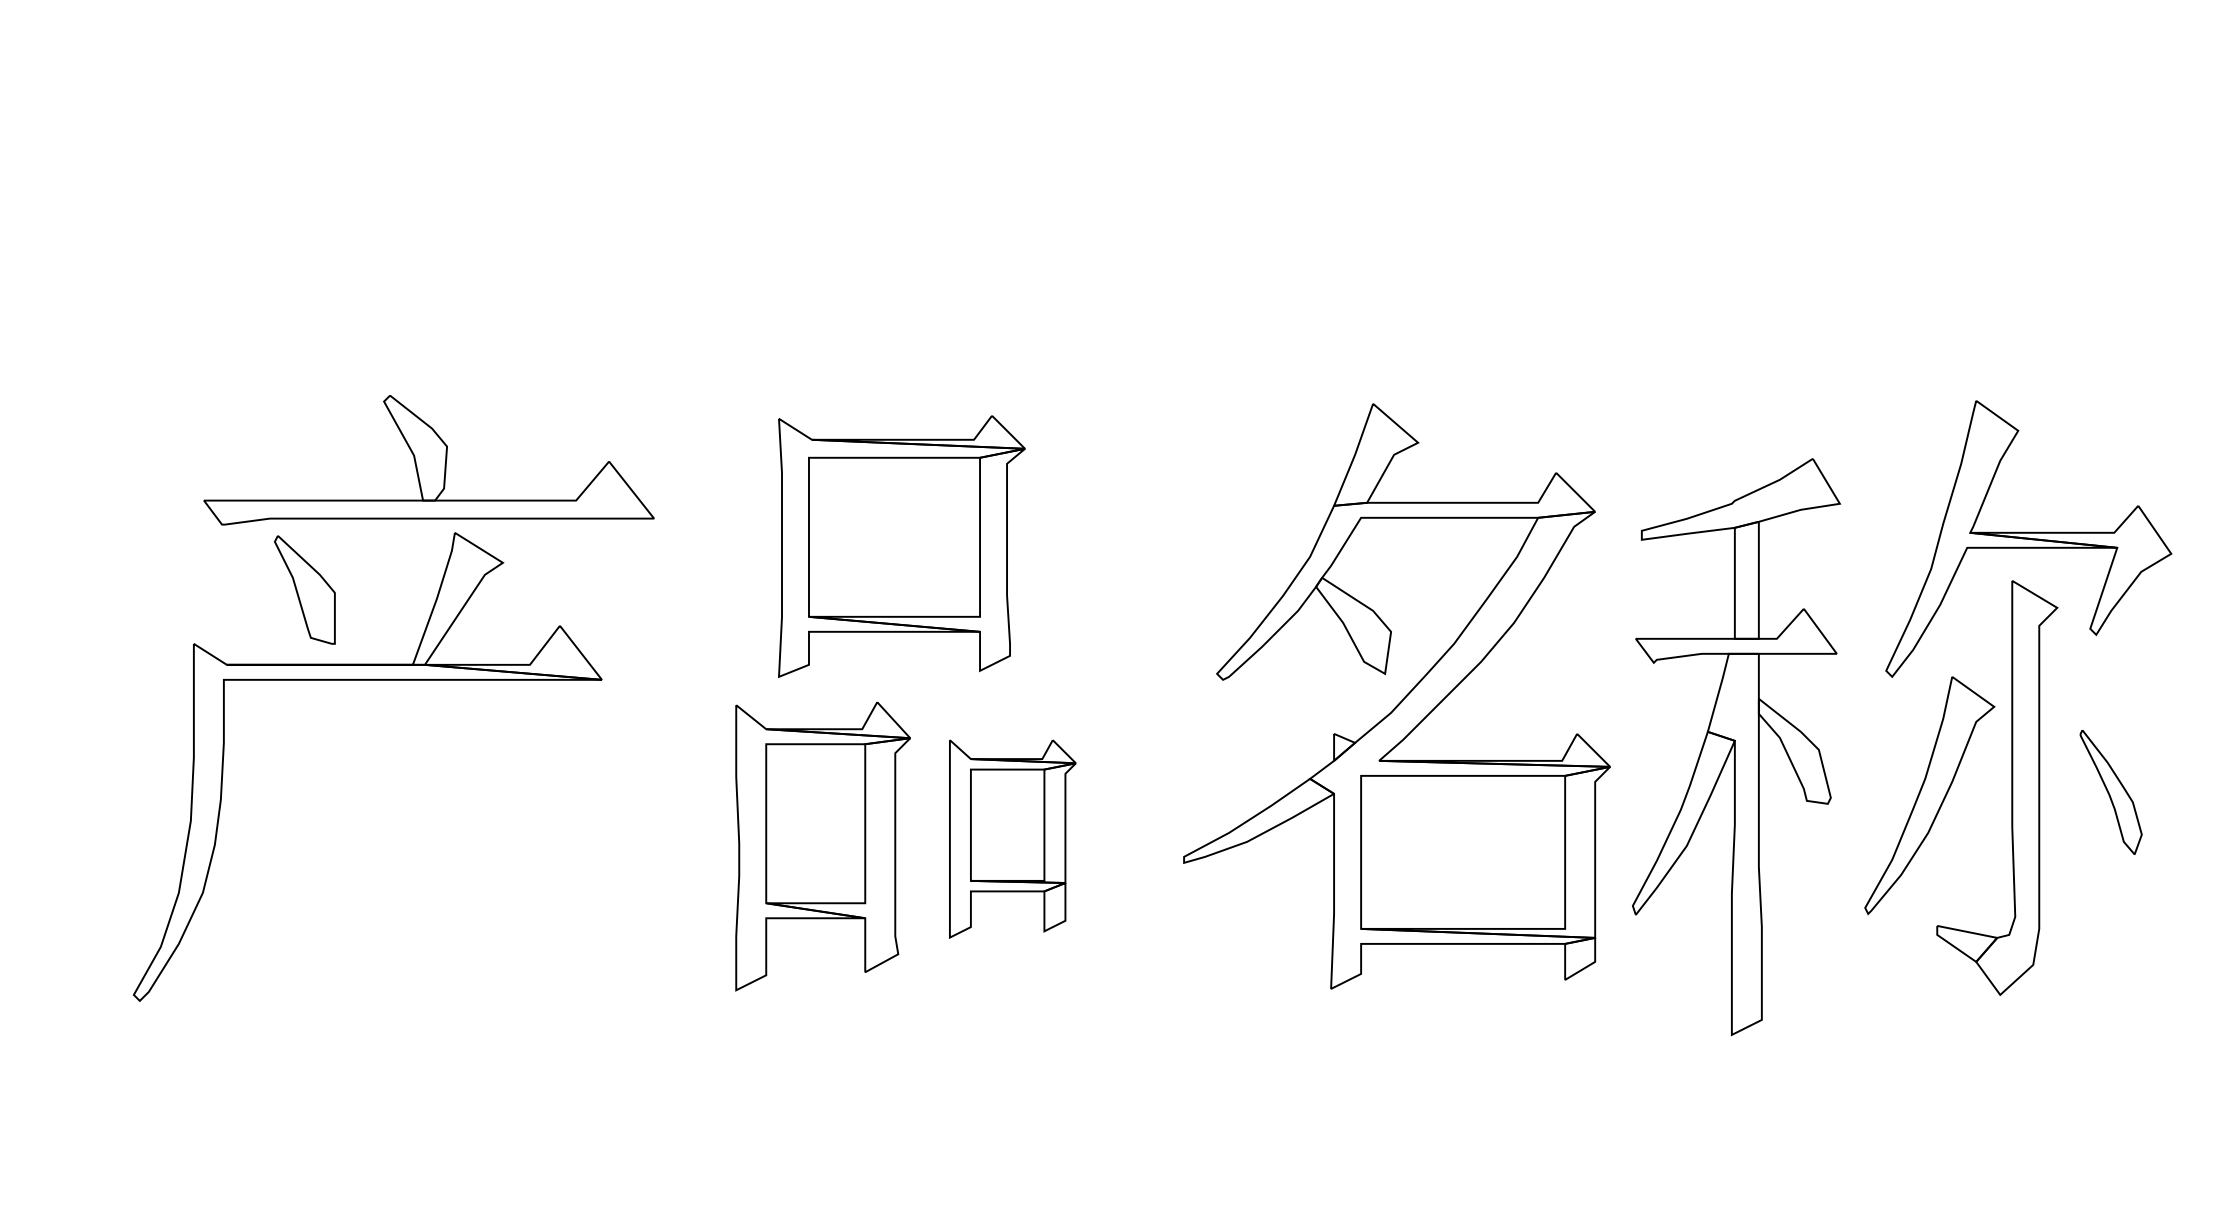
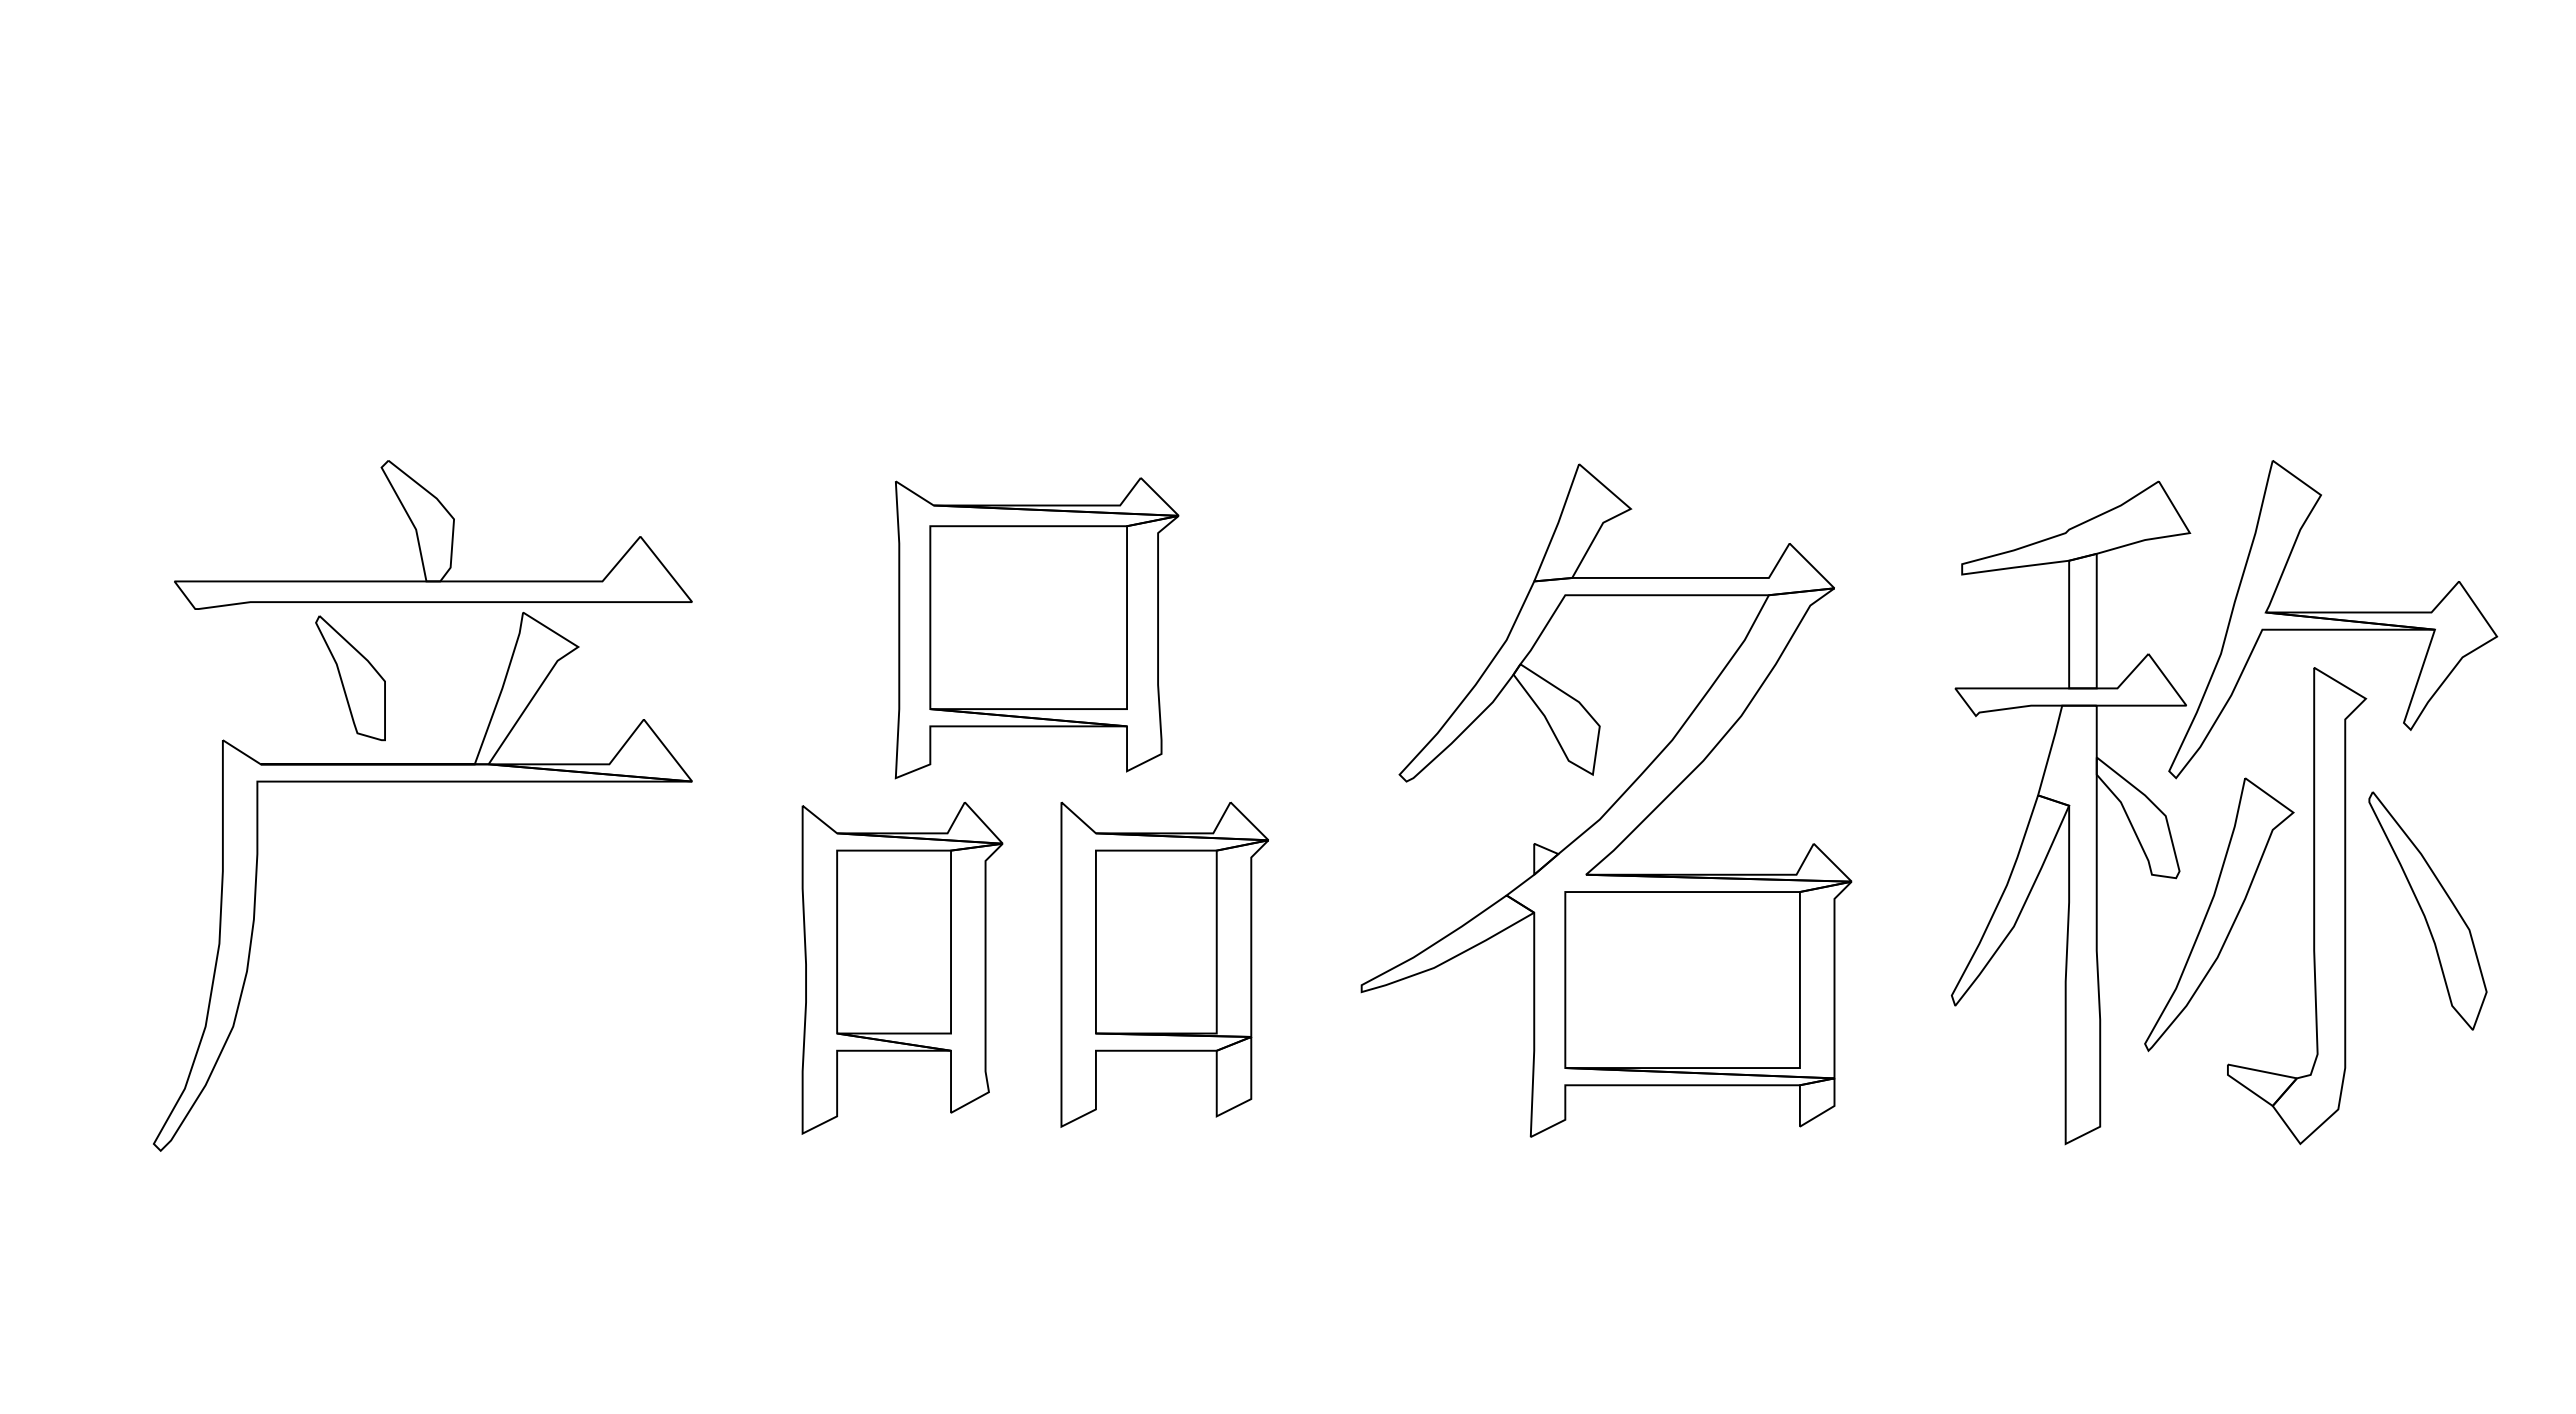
part: (429, 459) -> (433, 534), moved
part: (1736, 746) -> (2071, 812), moved
part: (2110, 791) -> (2427, 910), size x1.67
part: (1012, 838) -> (1164, 964), size x1.43
part: (823, 845) -> (902, 967), moved

